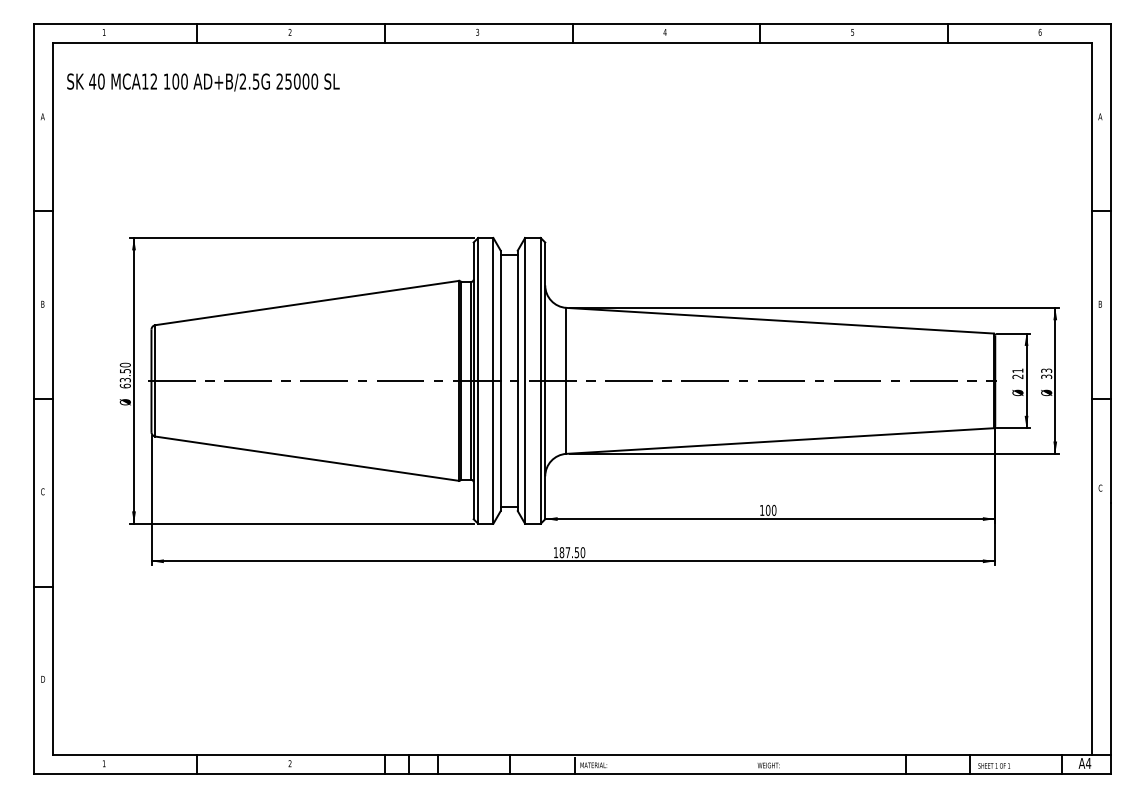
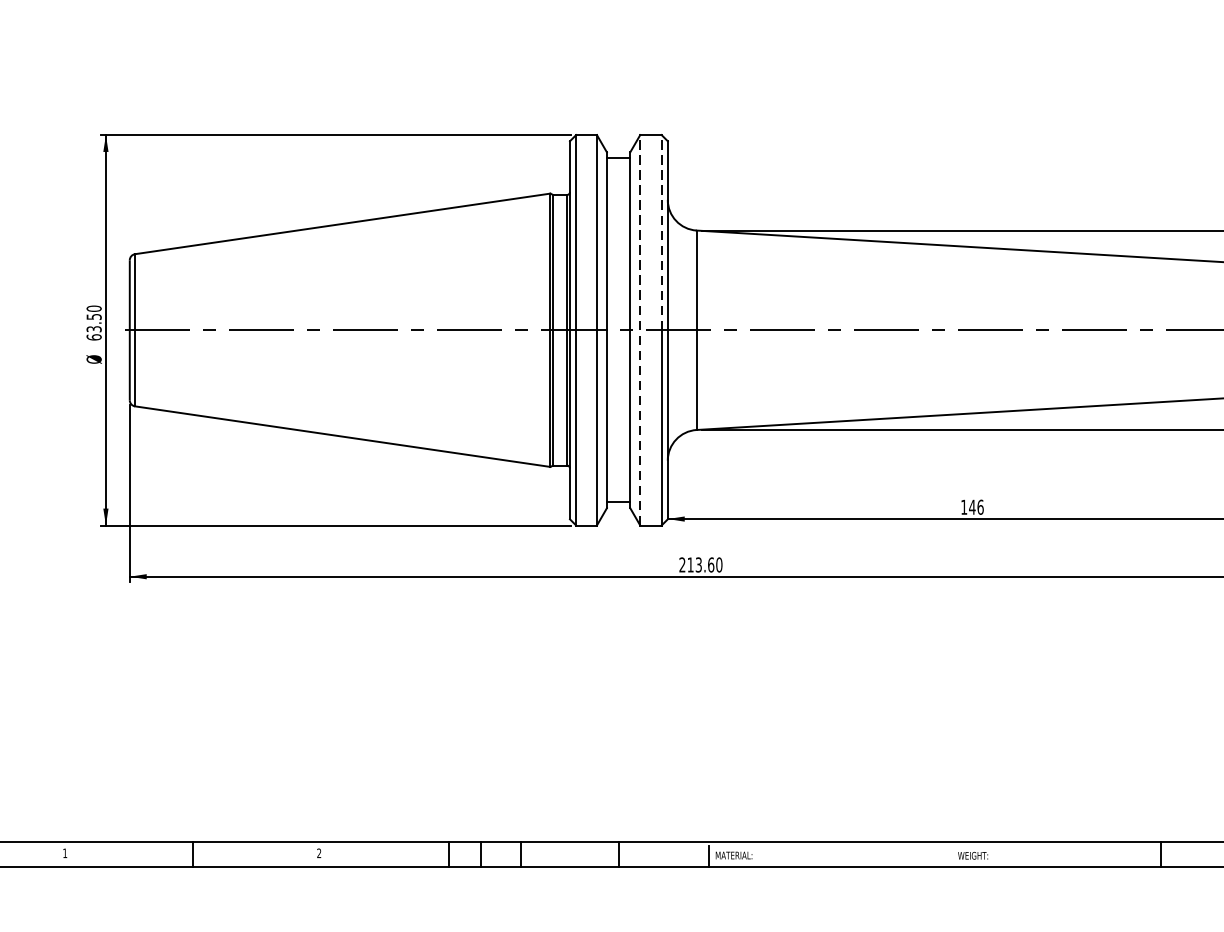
line: (540, 308) -> (661, 231), solid -> dashed
line: (525, 380) -> (640, 329), solid -> dashed
text: (770, 509) -> (975, 506), 100 -> 146
text: (566, 552) -> (696, 564), 187.50 -> 213.60

